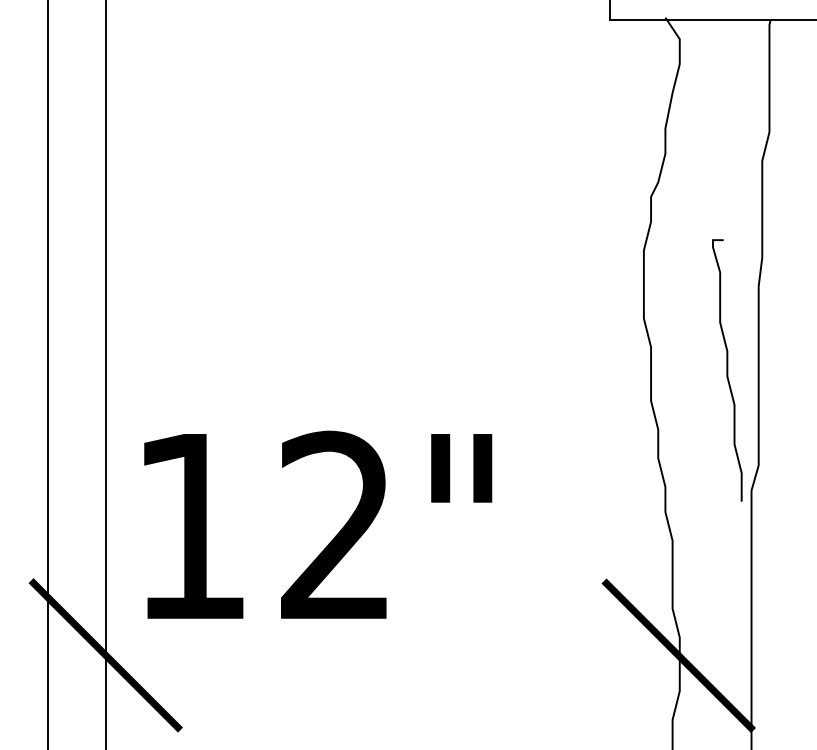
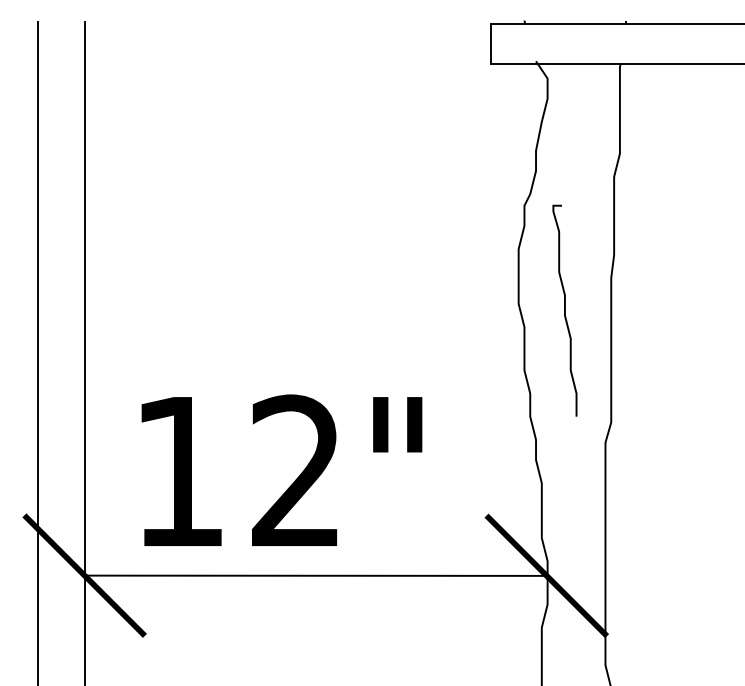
curve: (726, 370) -> (564, 310), moved
text: (317, 523) -> (281, 469), moved
line: (391, 655) -> (315, 575), added

